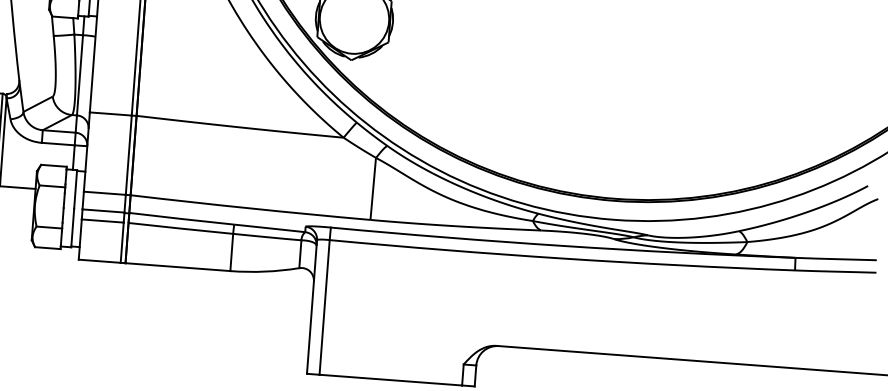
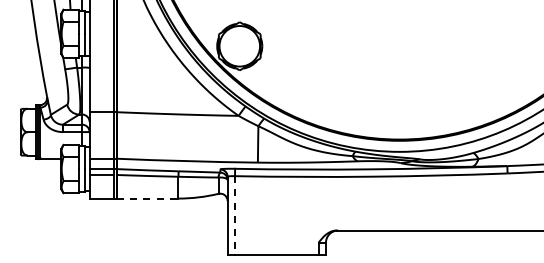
line: (177, 266) -> (147, 198), solid -> dashed
line: (325, 308) -> (235, 216), solid -> dashed

